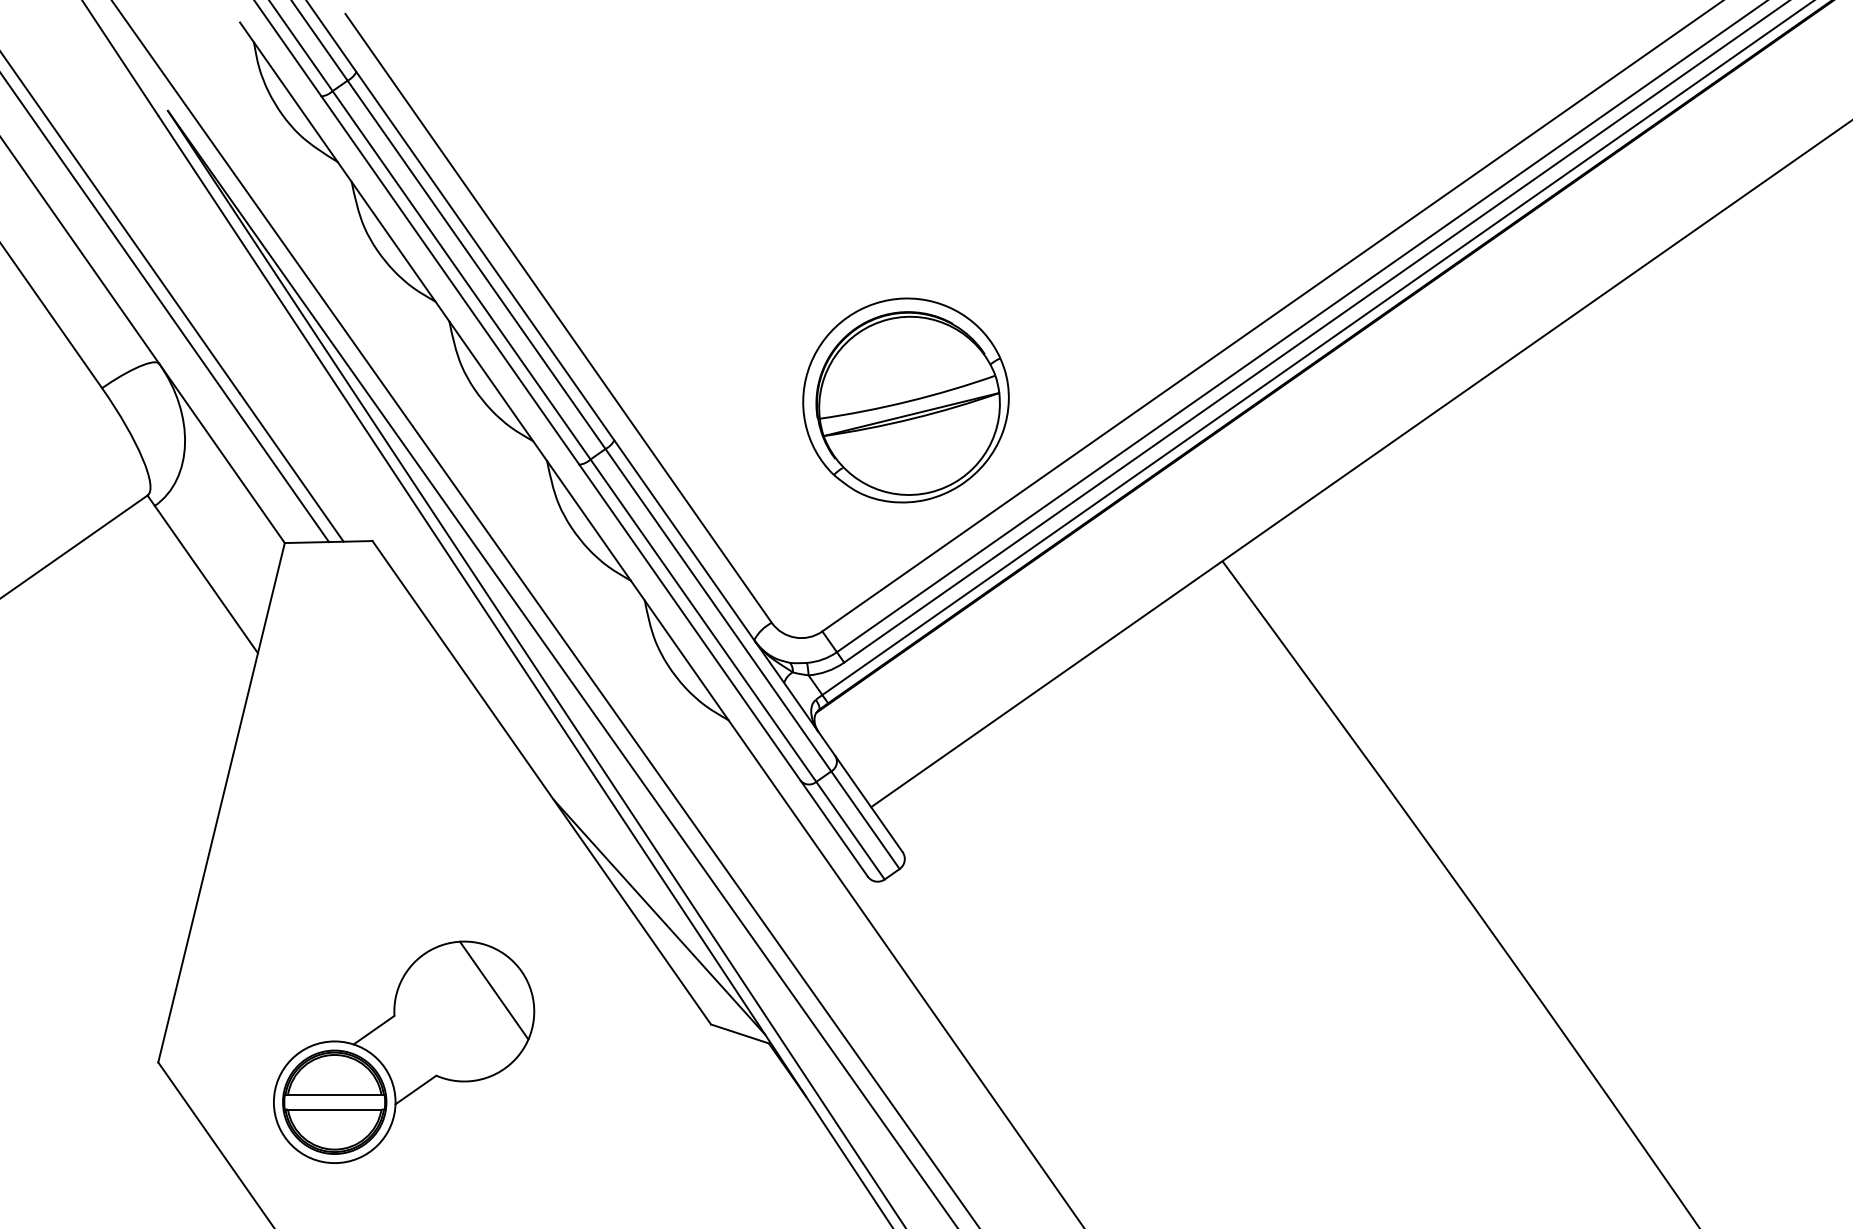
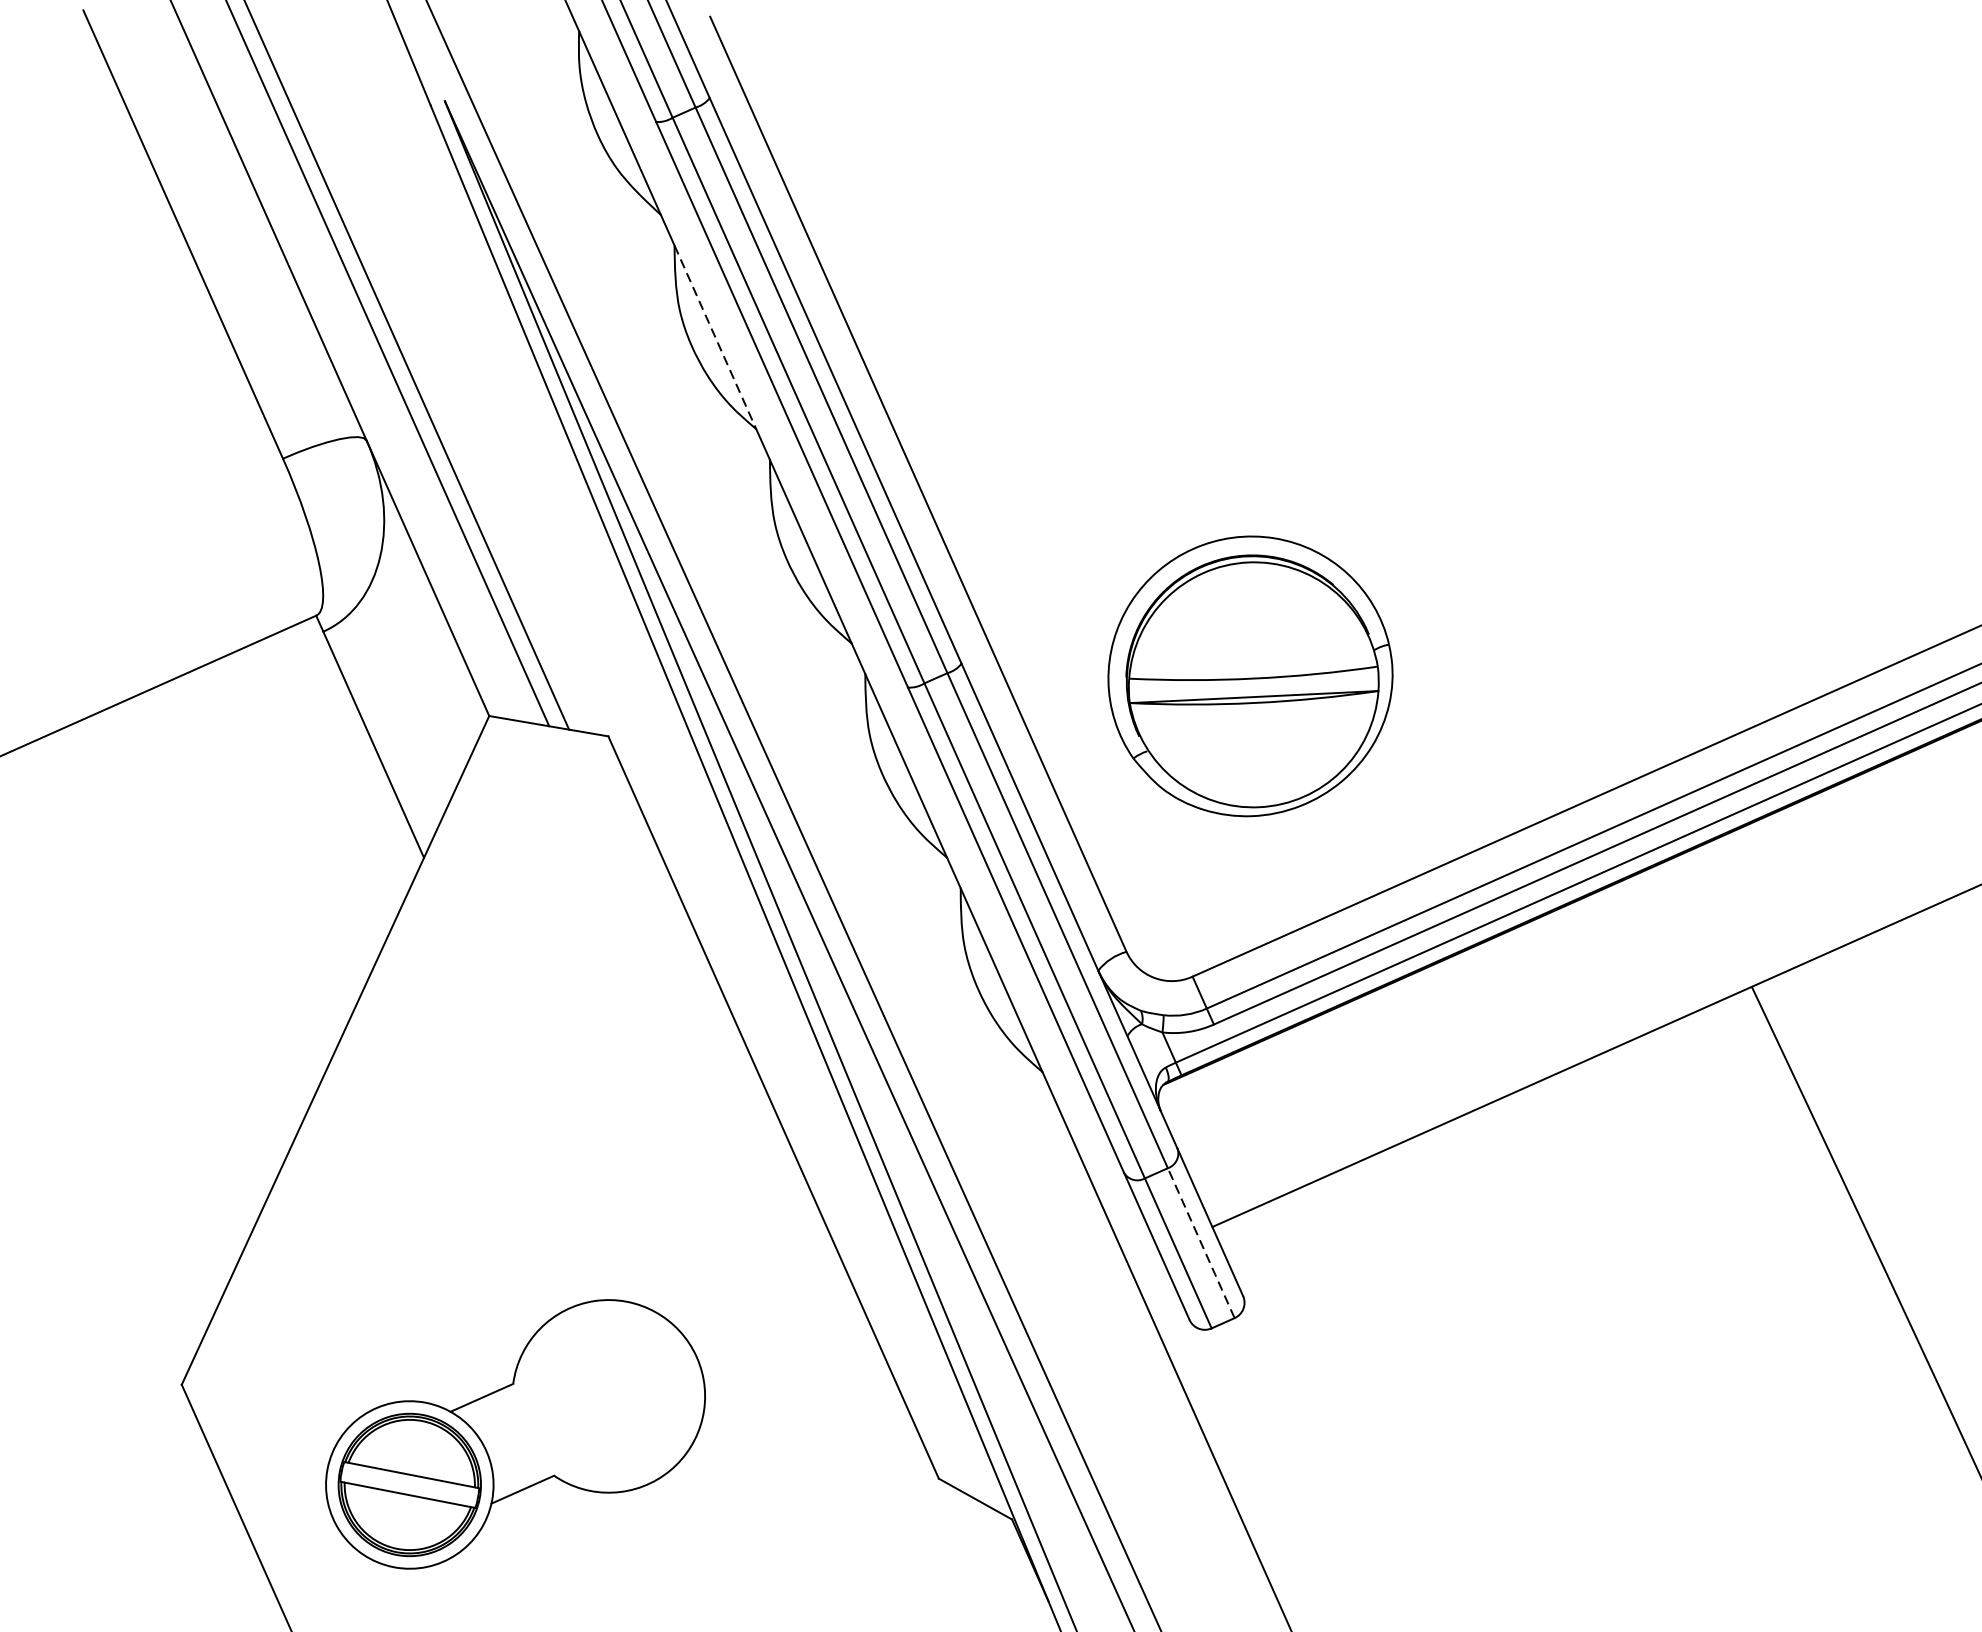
line: (393, 242) -> (715, 338), solid -> dashed
part: (905, 400) -> (1249, 676), moved
line: (865, 820) -> (1201, 1243), solid -> dashed
line: (659, 916) -> (897, 1319), removed
line: (493, 990) -> (653, 1375), removed

